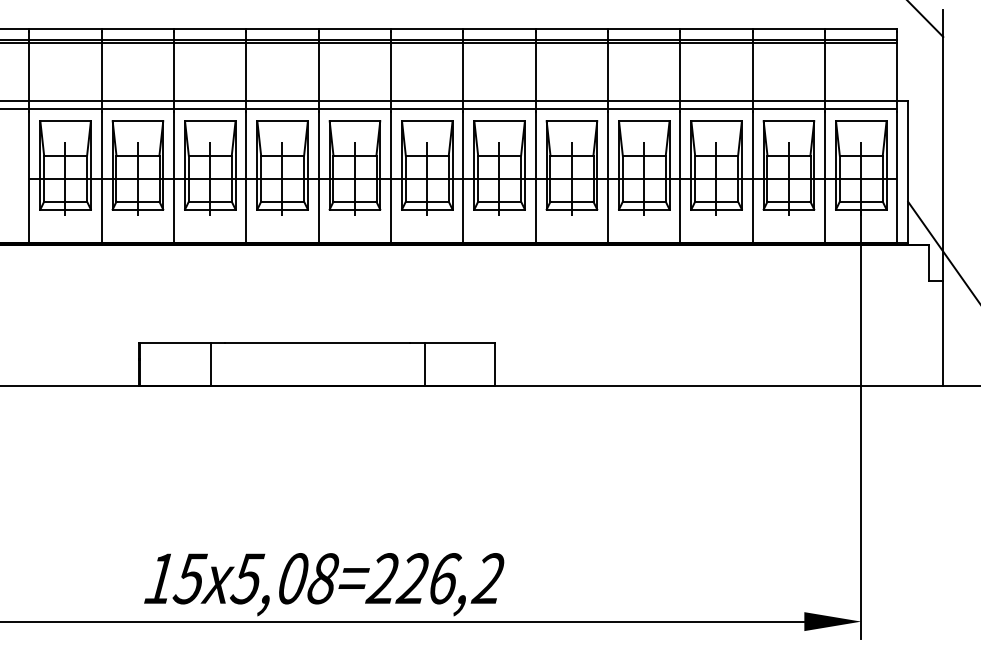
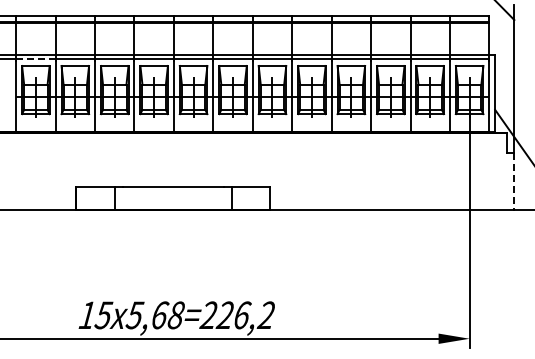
line: (64, 109) -> (35, 59), solid -> dashed
line: (943, 333) -> (514, 181), solid -> dashed
text: (294, 578) -> (160, 315), 5,08=226,2 -> 5,68=226,2

